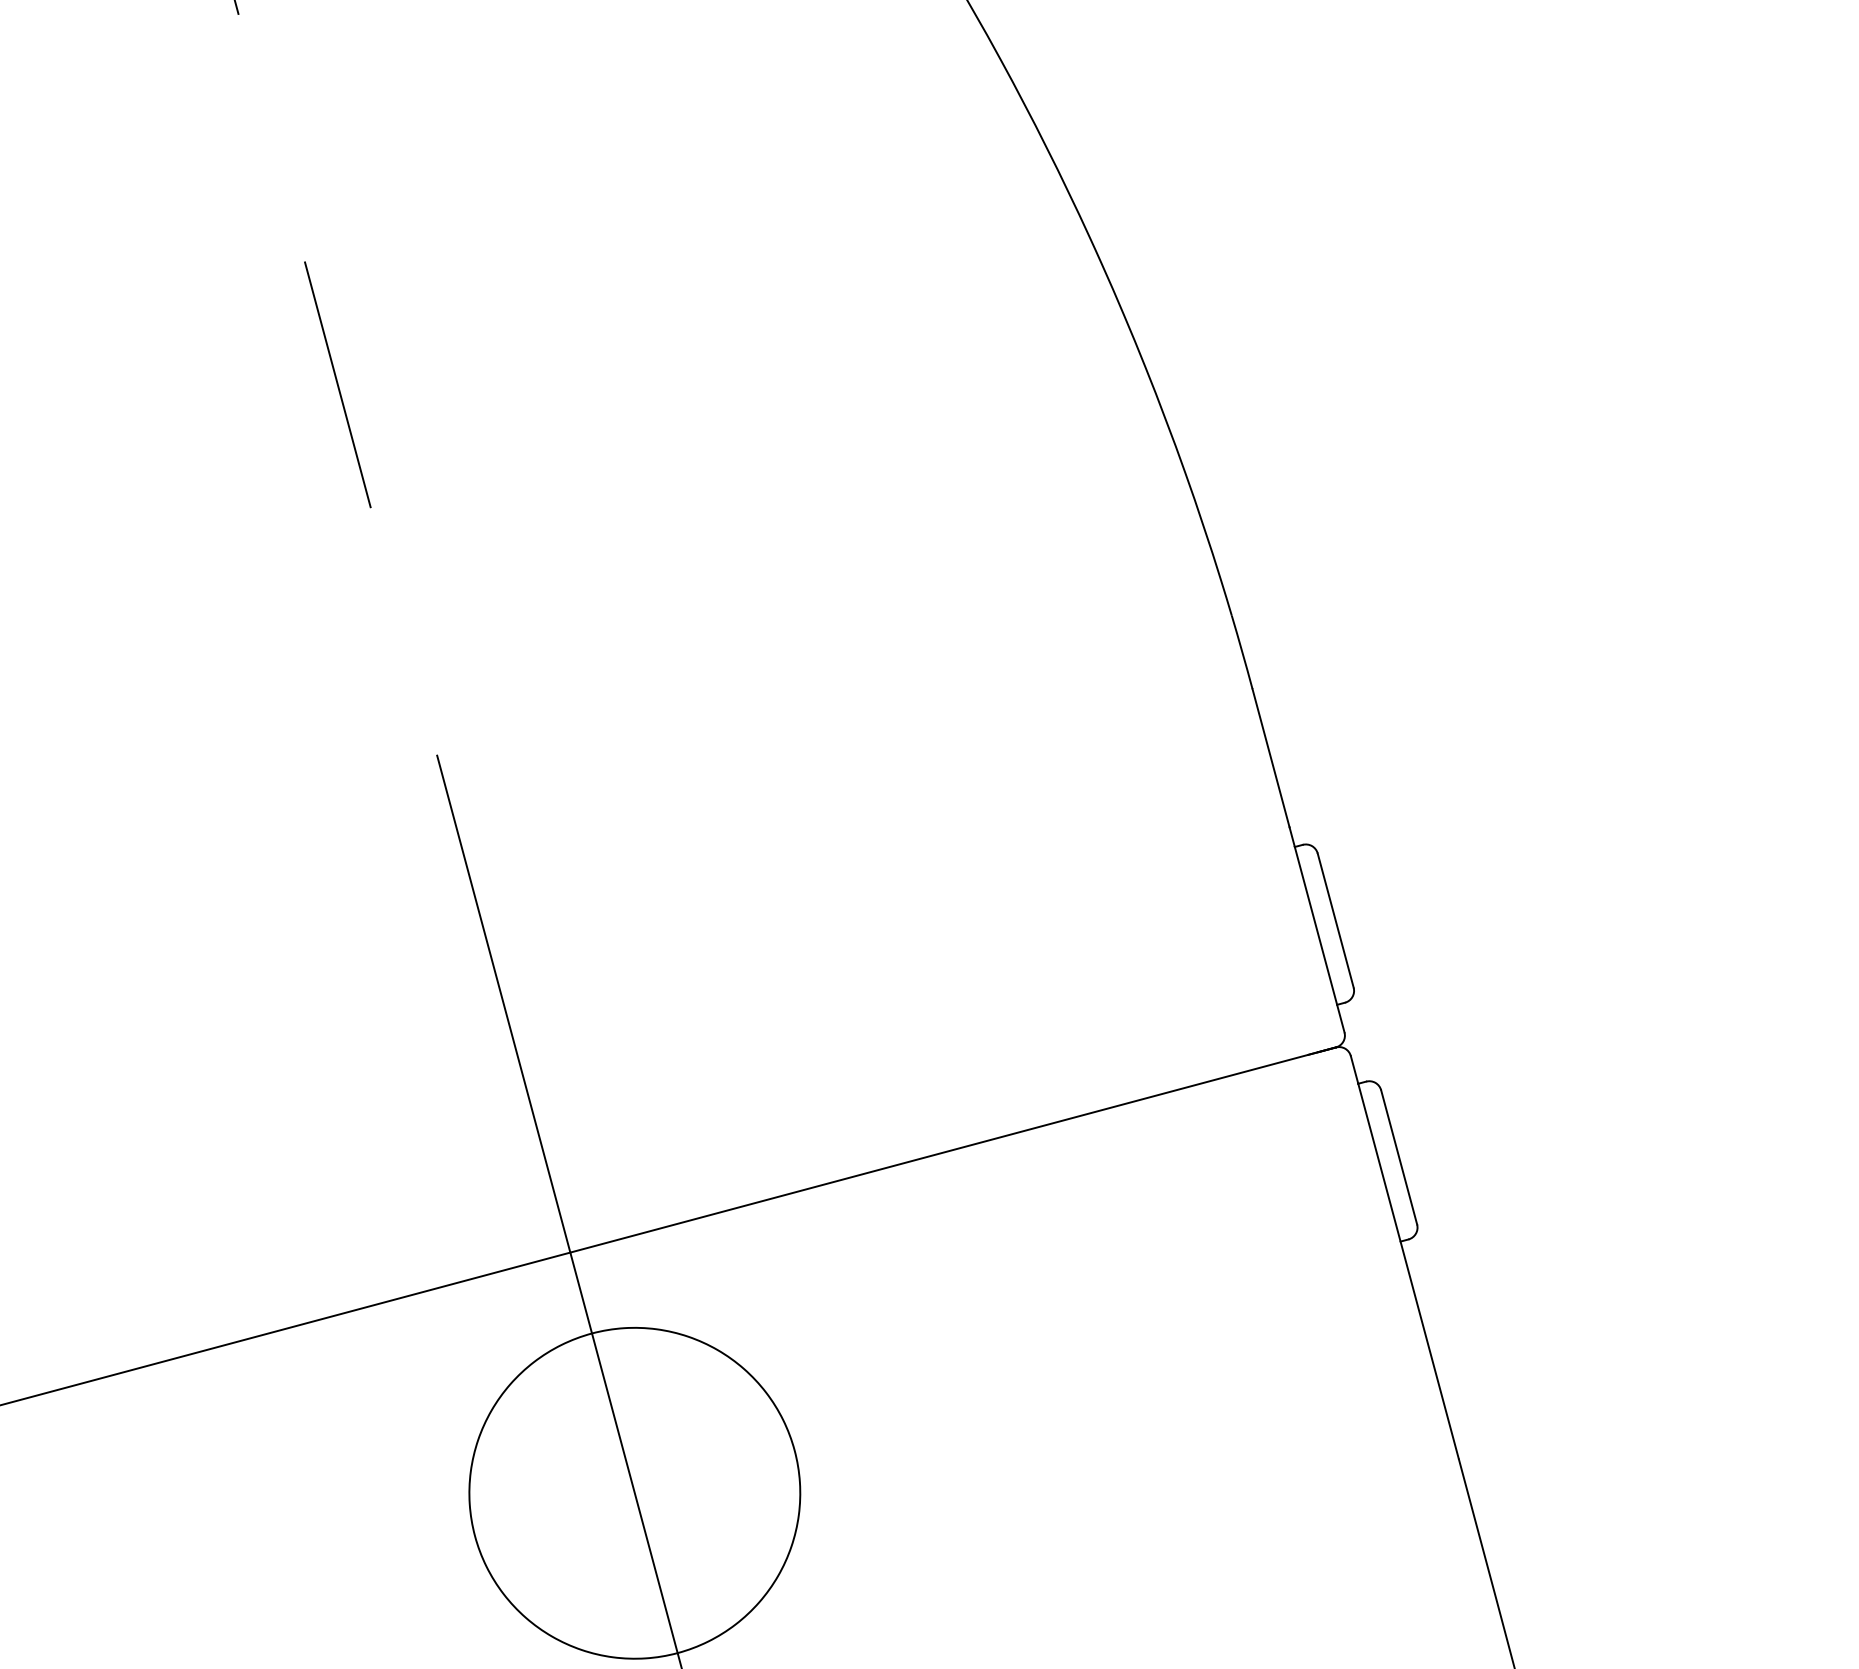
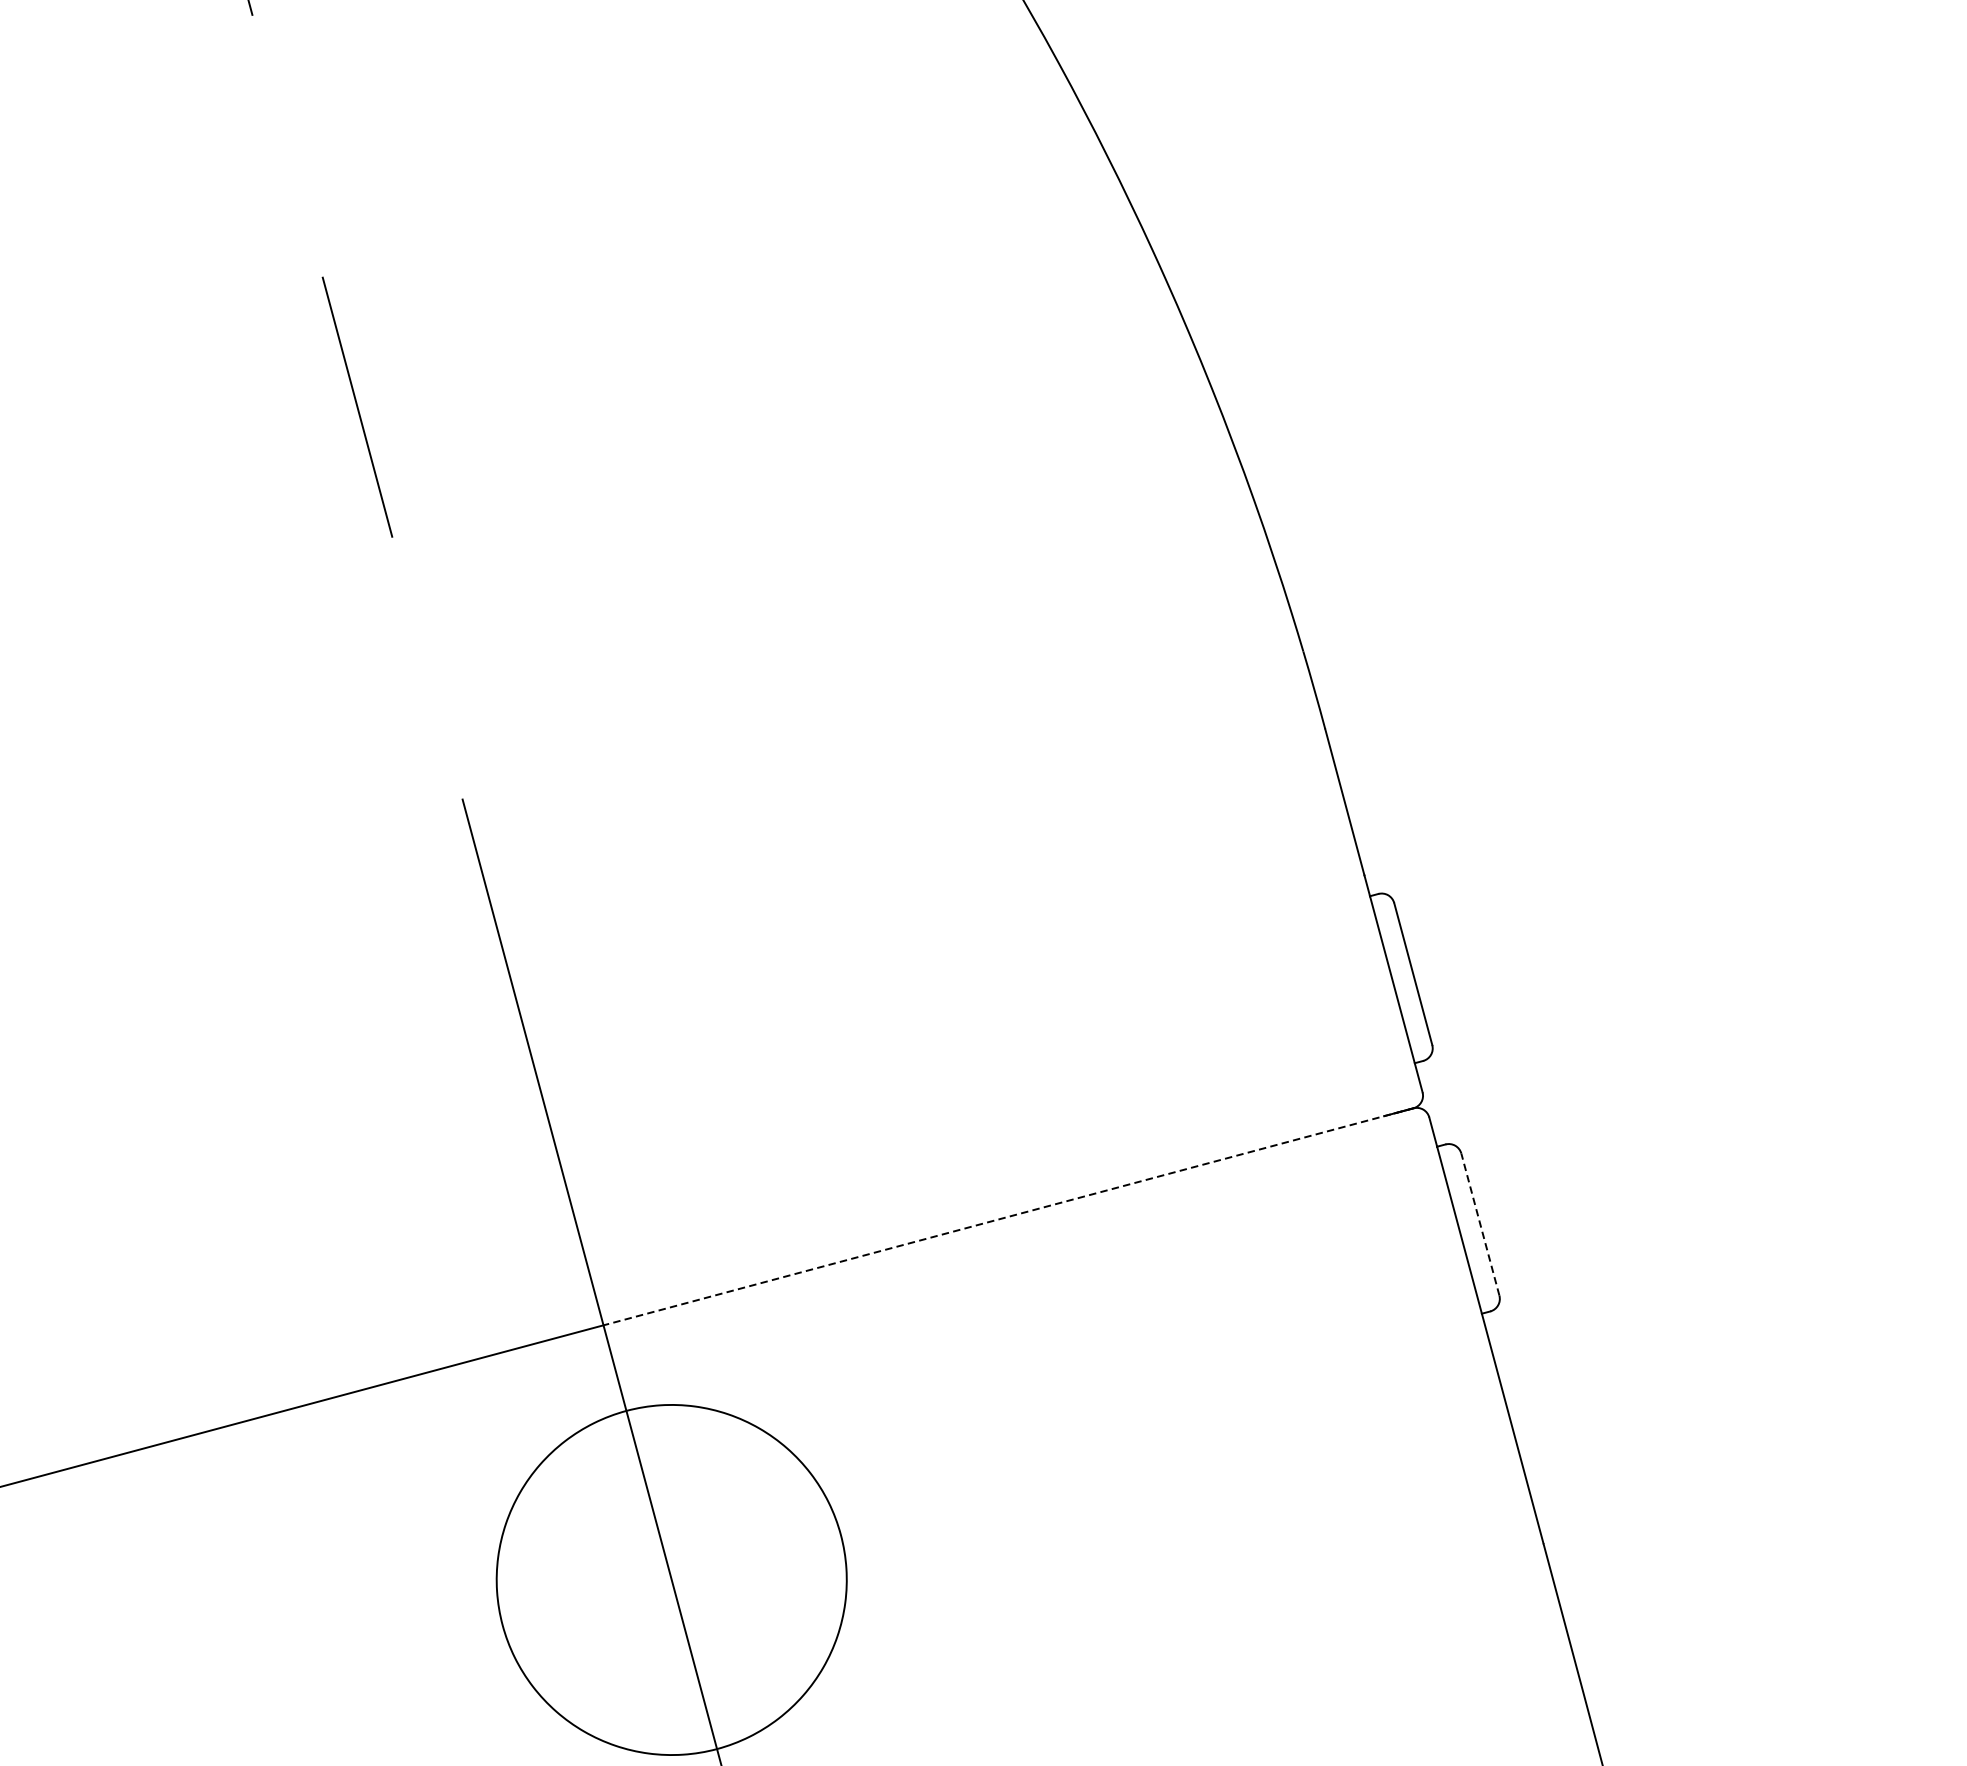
line: (952, 1150) -> (1007, 1217), solid -> dashed
line: (1399, 1156) -> (1480, 1223), solid -> dashed

